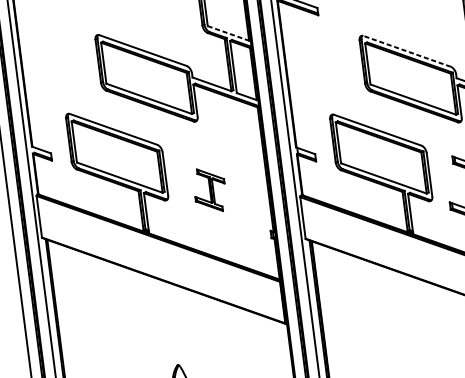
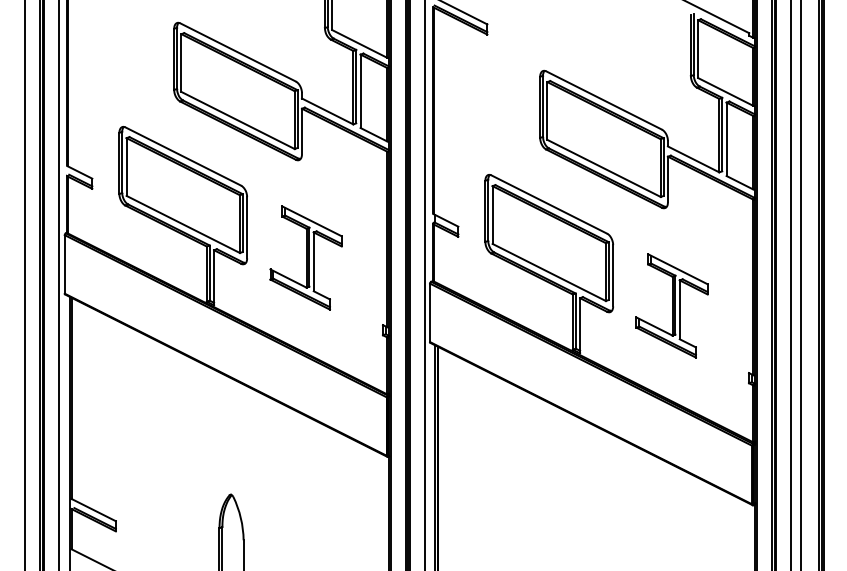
line: (228, 33) -> (359, 43), dashed -> solid
line: (407, 51) -> (604, 100), dashed -> solid
part: (209, 189) -> (305, 257), size x1.67

